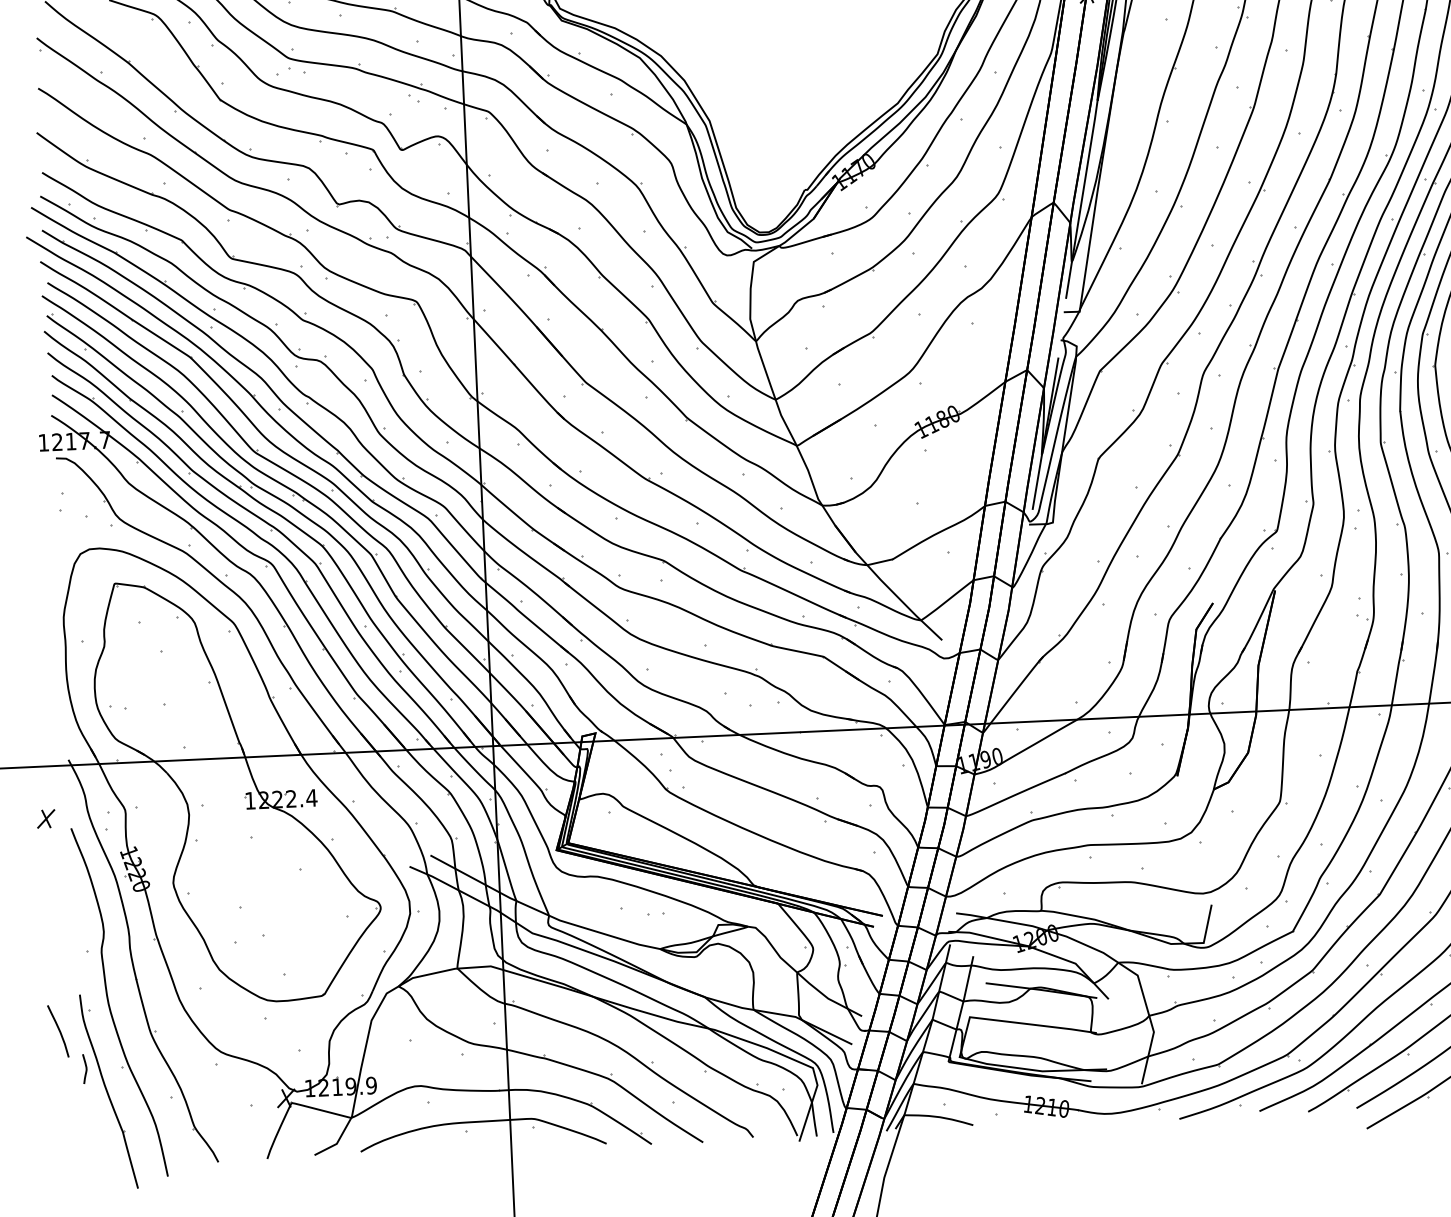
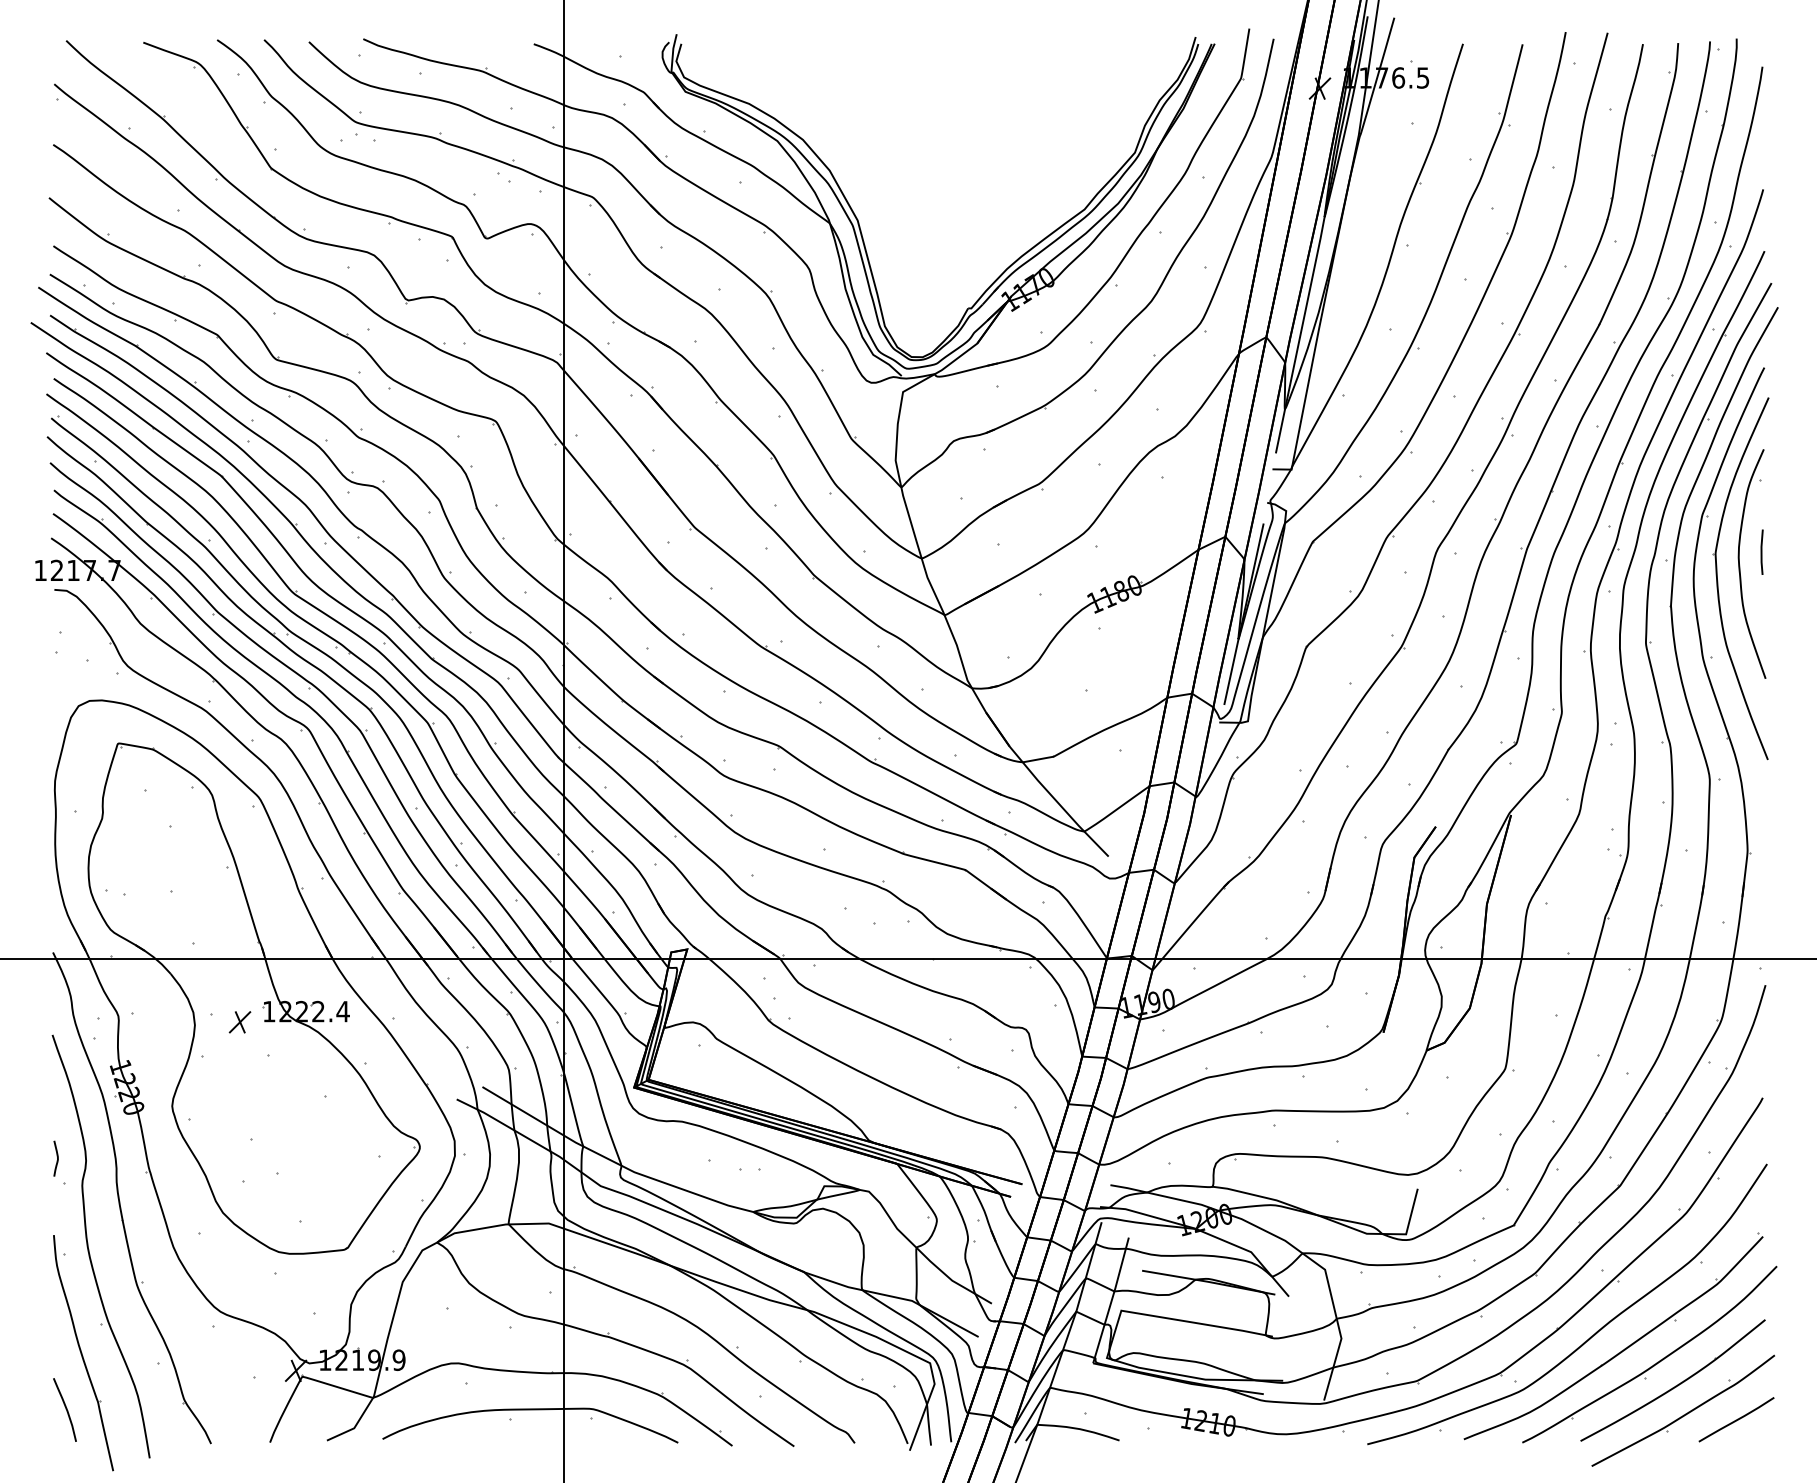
part: (45, 819) -> (239, 1022), moved
curve: (58, 1030) -> (65, 1409), moved
curve: (86, 1068) -> (57, 1158), moved

